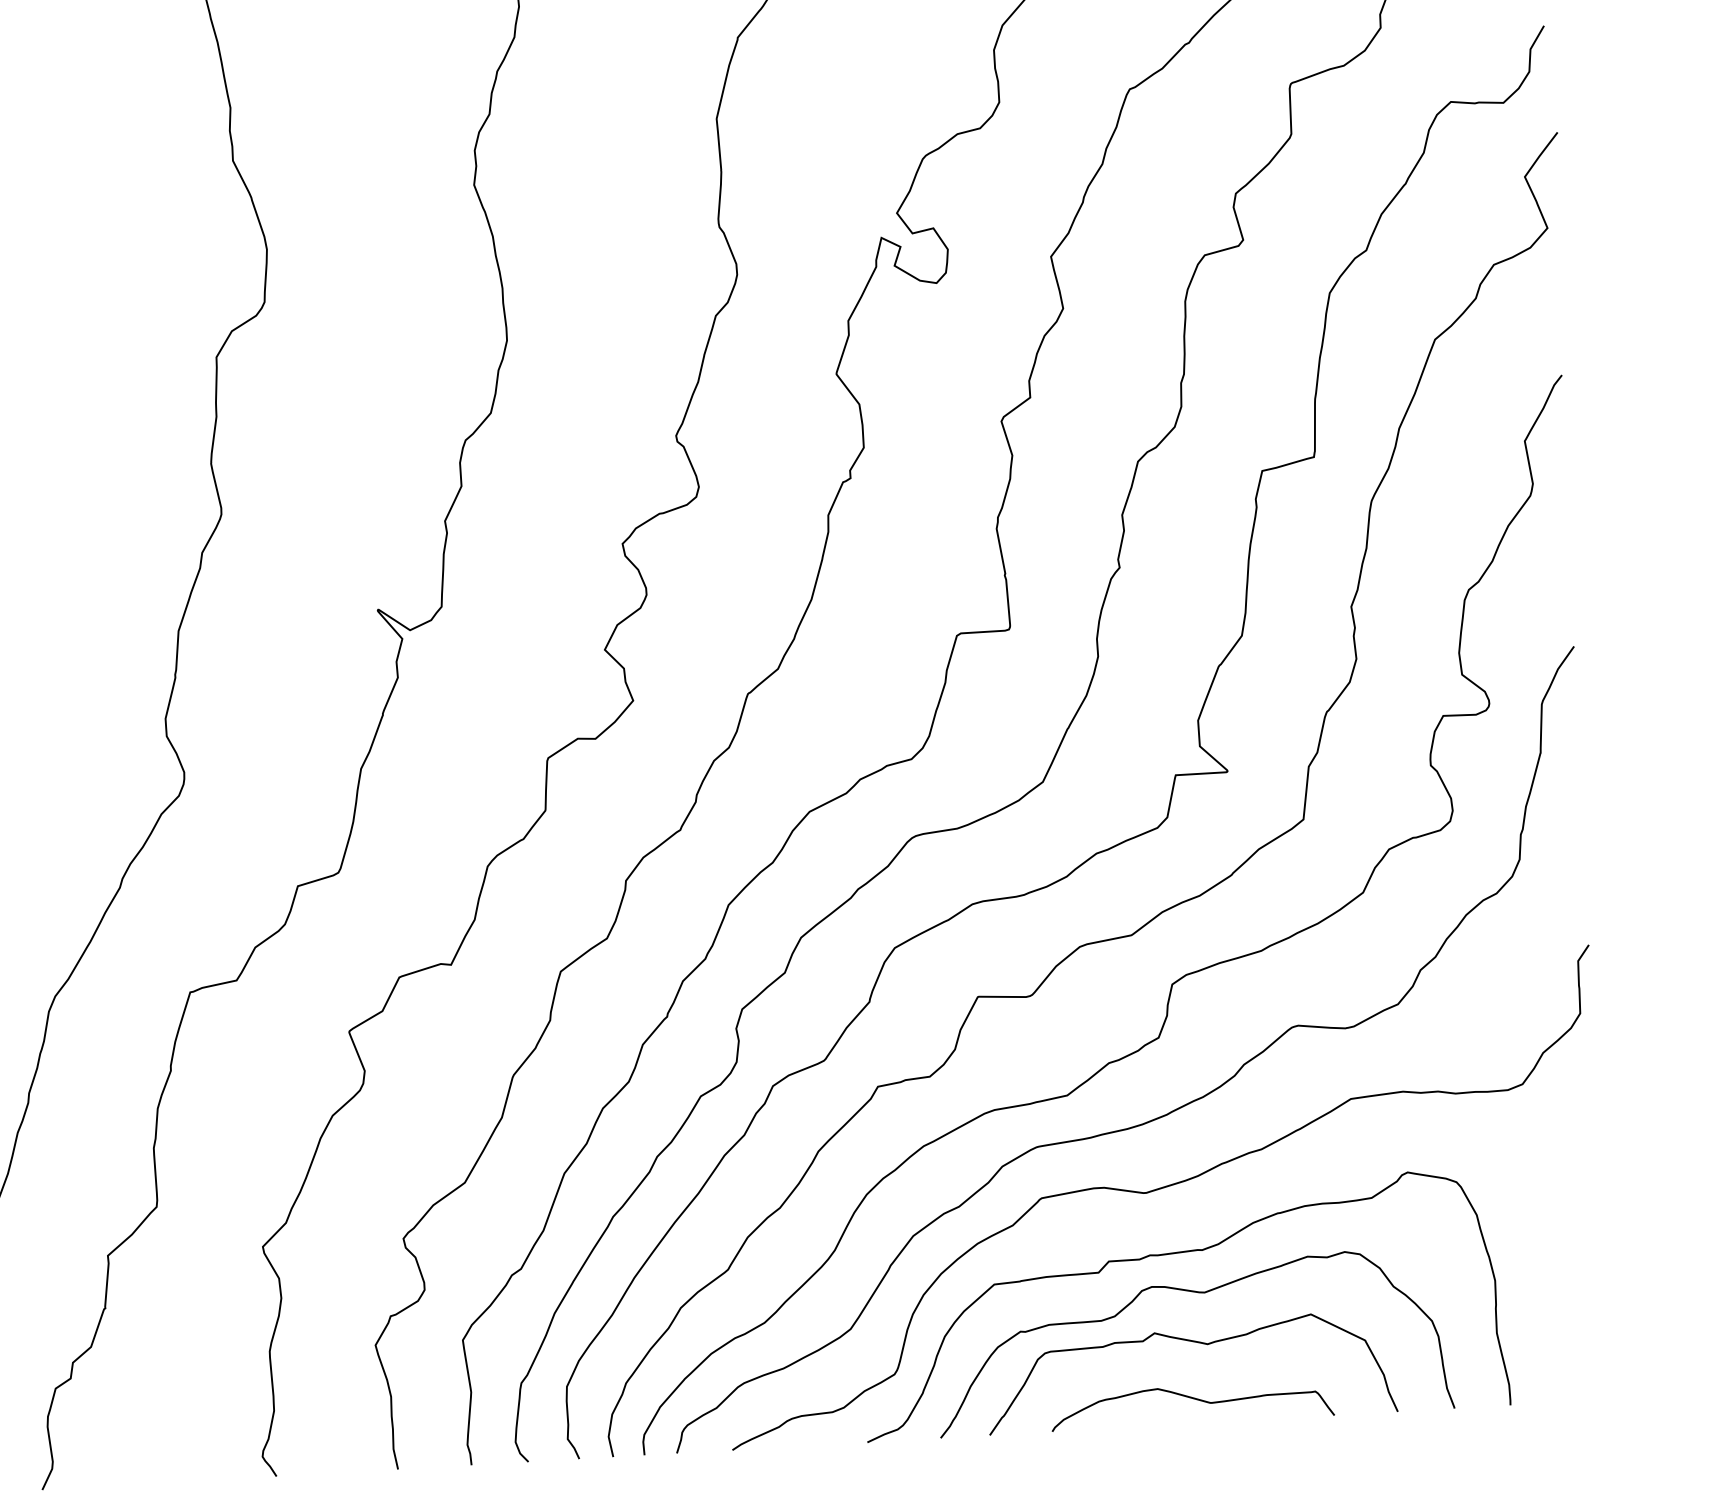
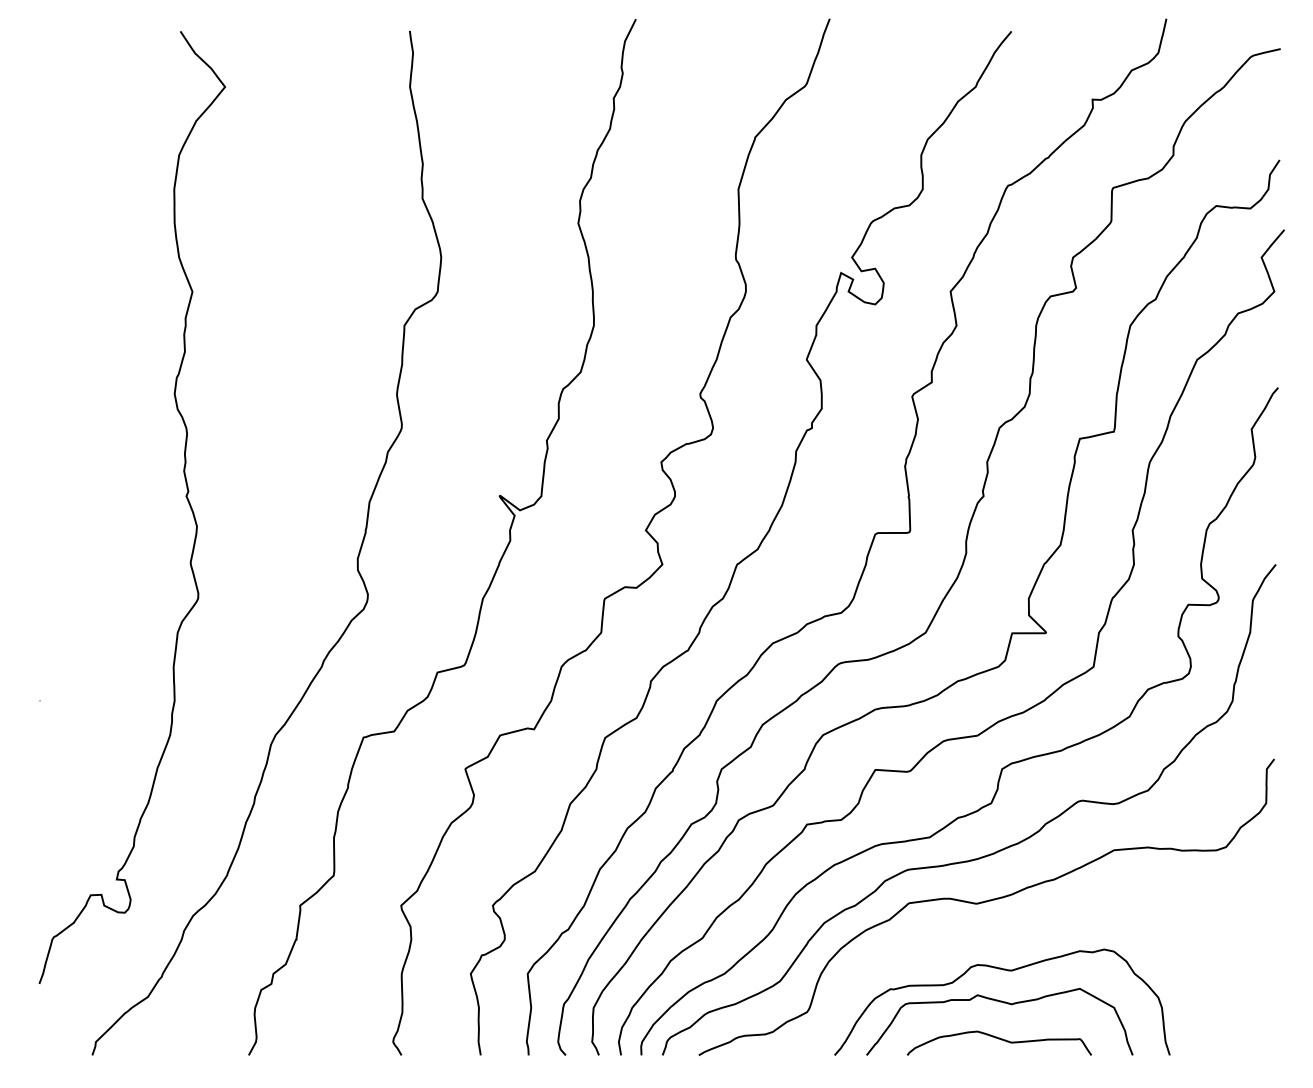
curve: (1168, 1255) -> (989, 945), removed

